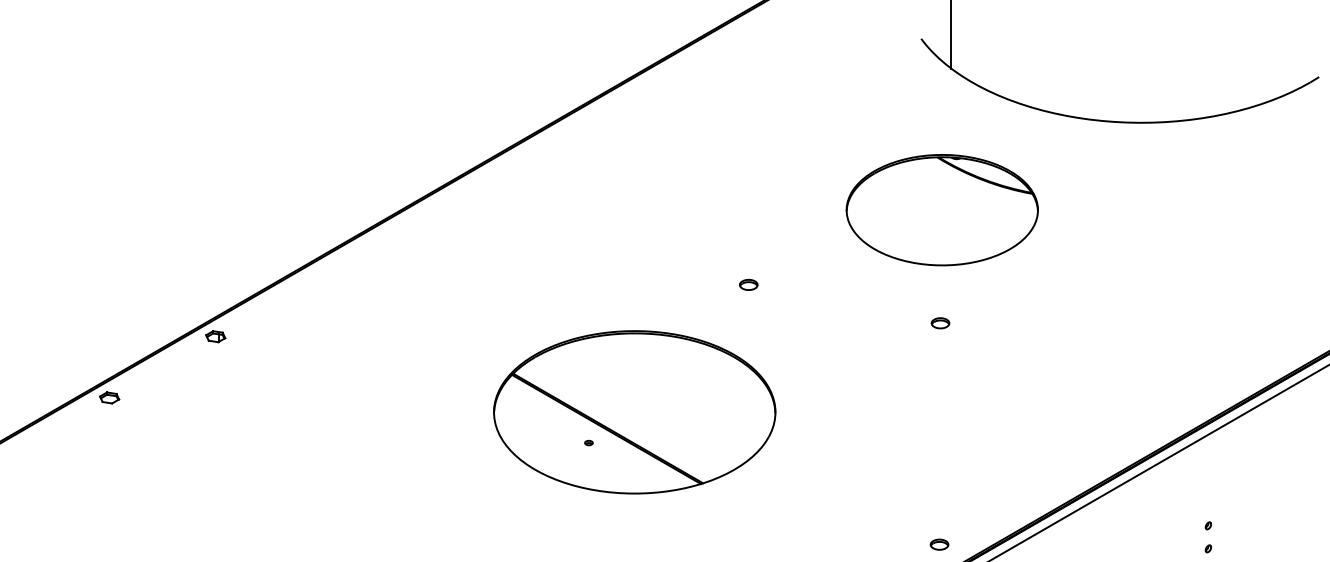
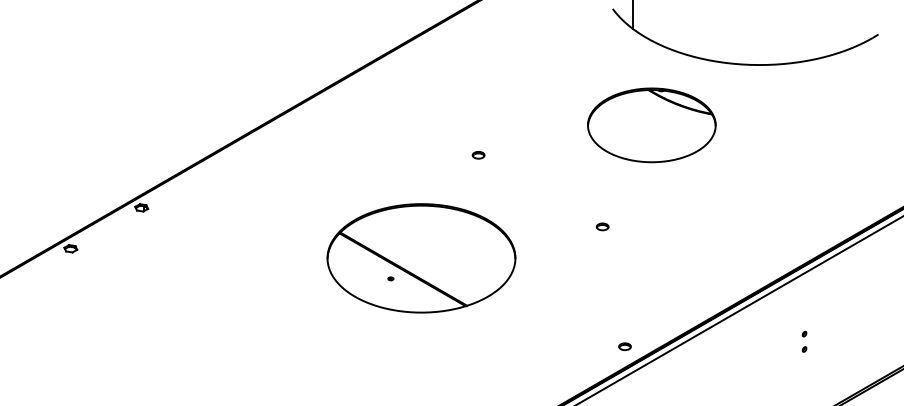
part: (941, 210) -> (651, 125), moved
part: (748, 285) -> (478, 155), moved
part: (940, 322) -> (602, 226), moved

